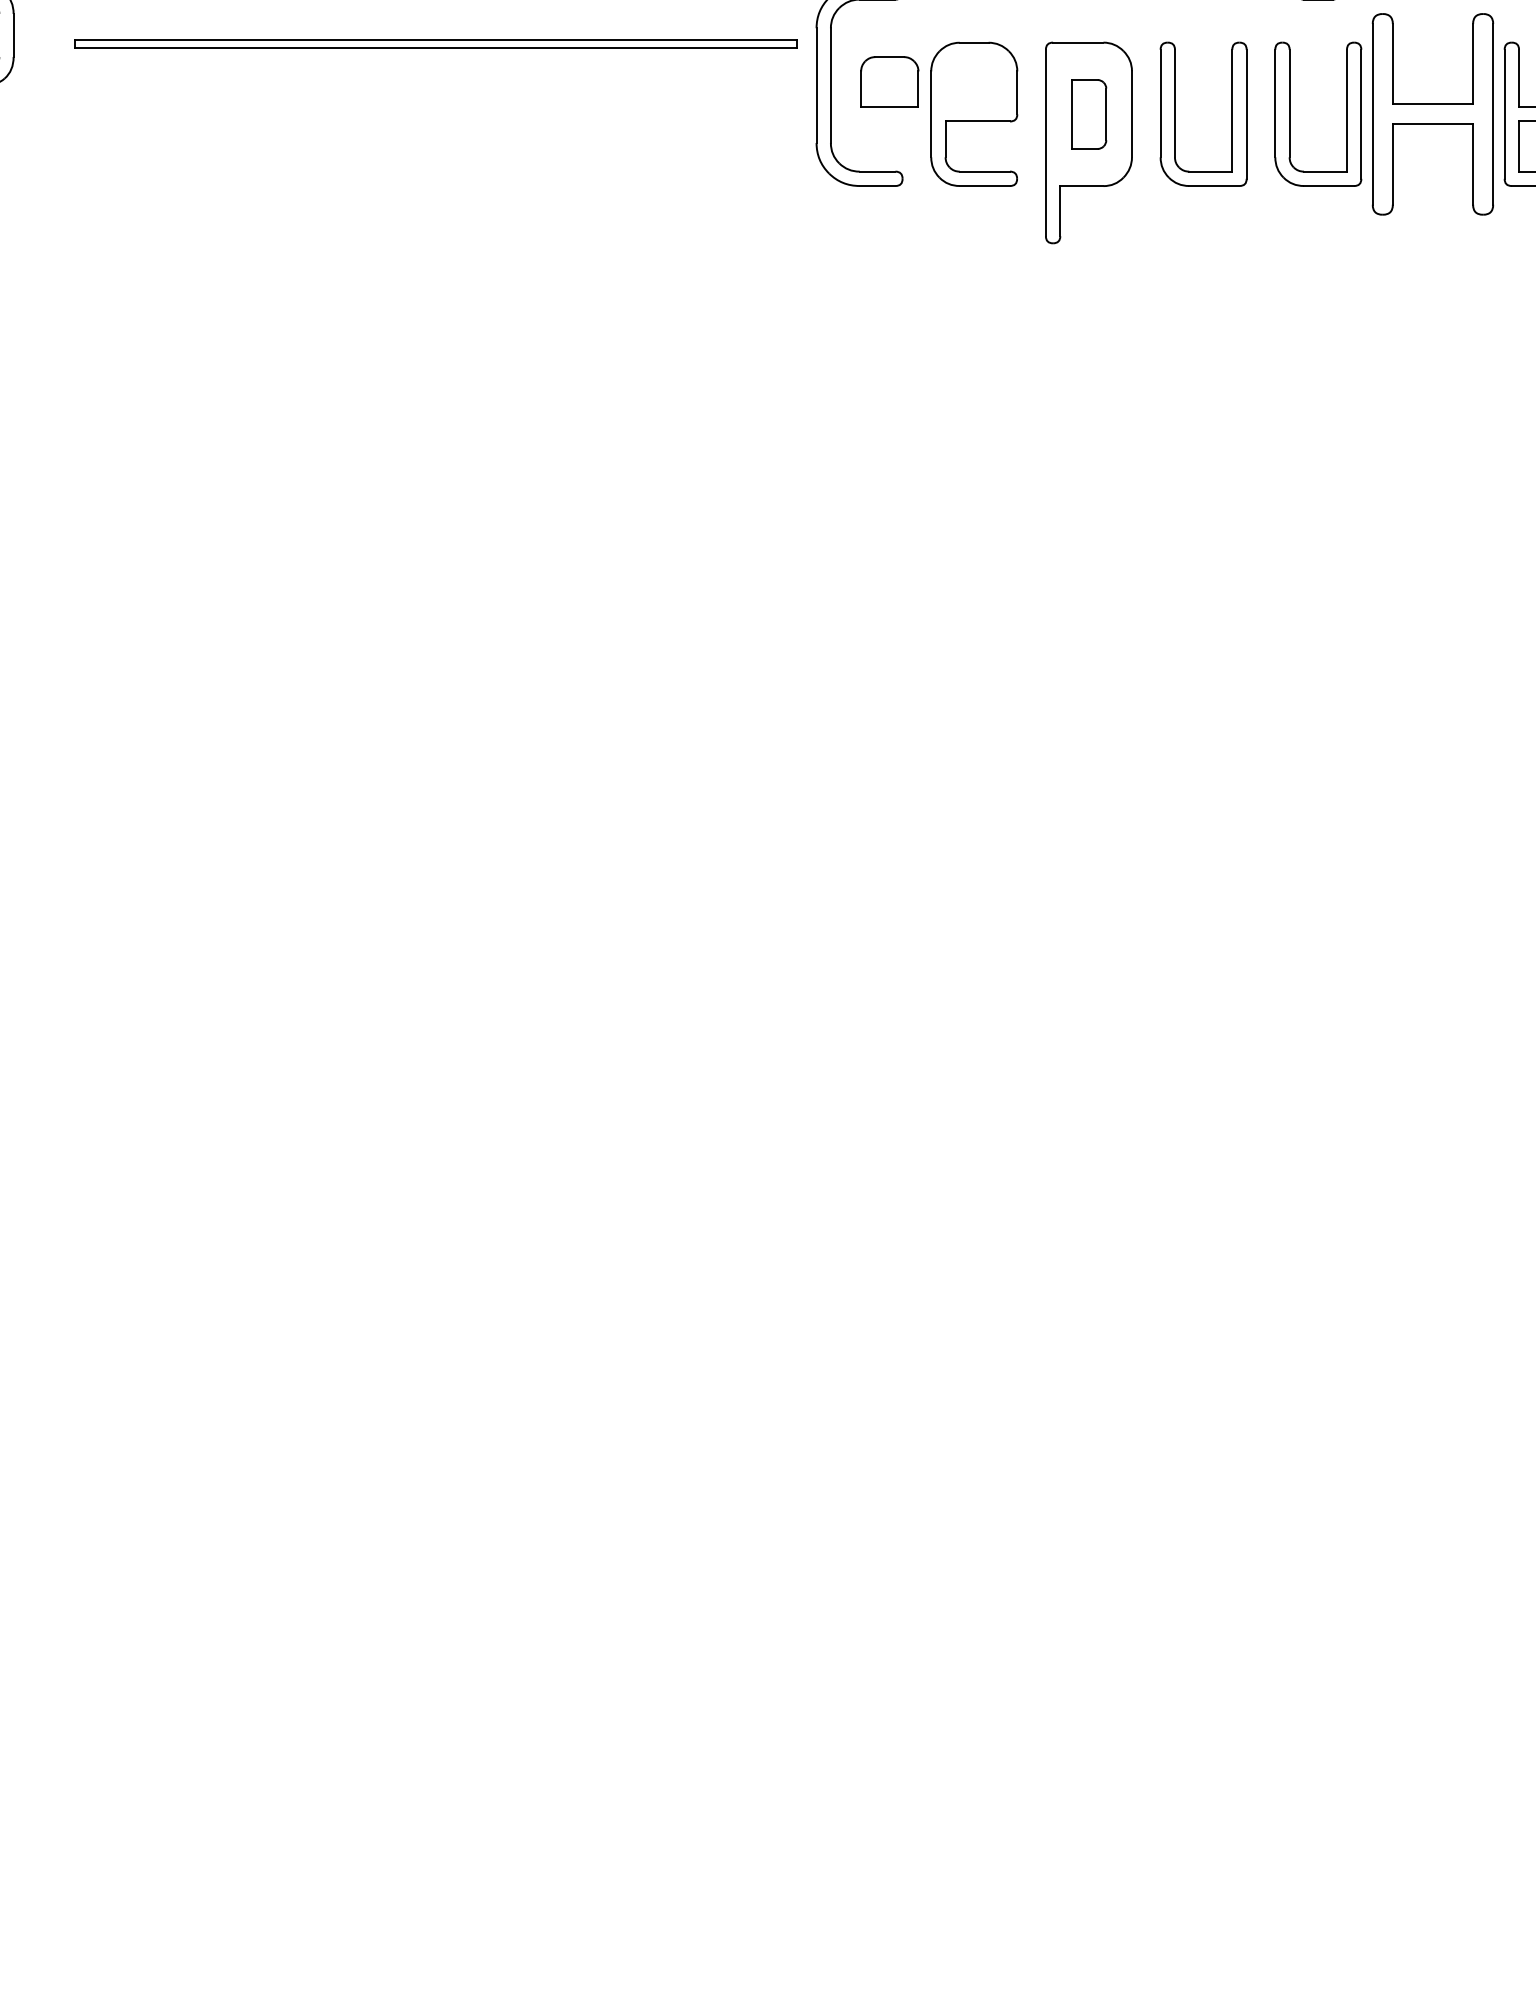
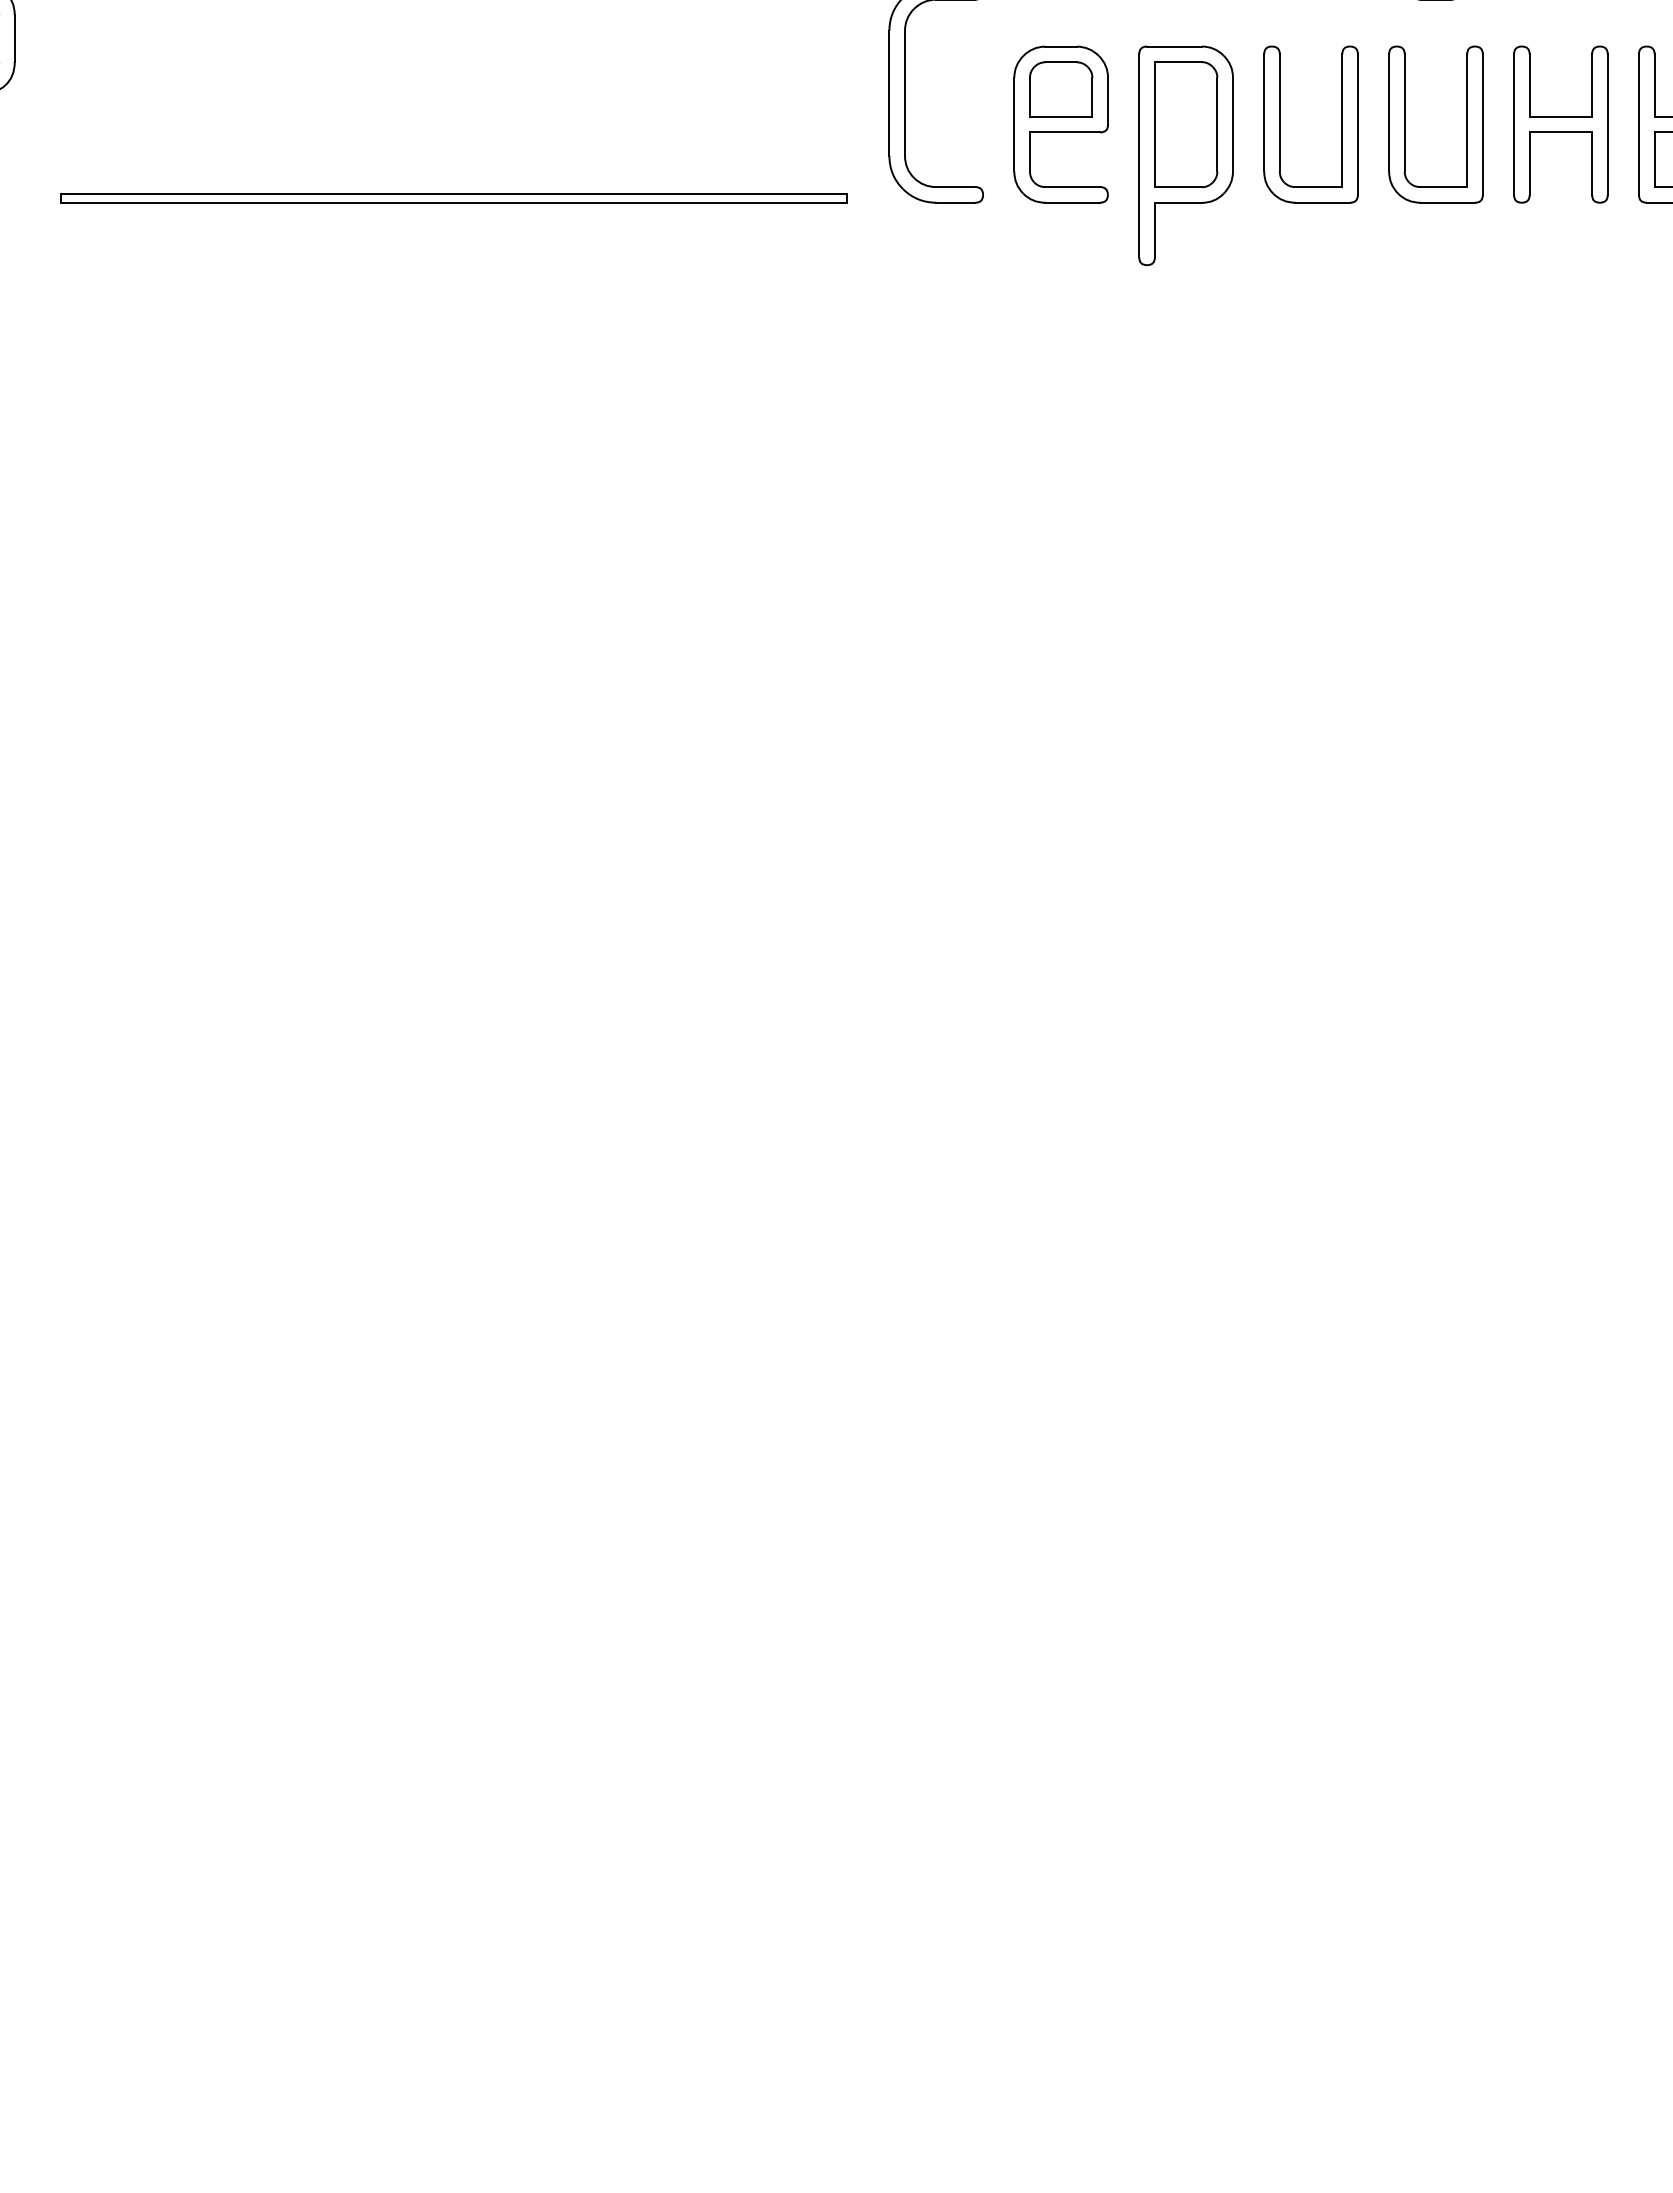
part: (435, 44) -> (453, 198), moved
part: (890, 82) -> (1061, 89), moved
part: (1089, 114) -> (1186, 124), size x1.67
part: (1432, 114) -> (1560, 124), size x0.71

